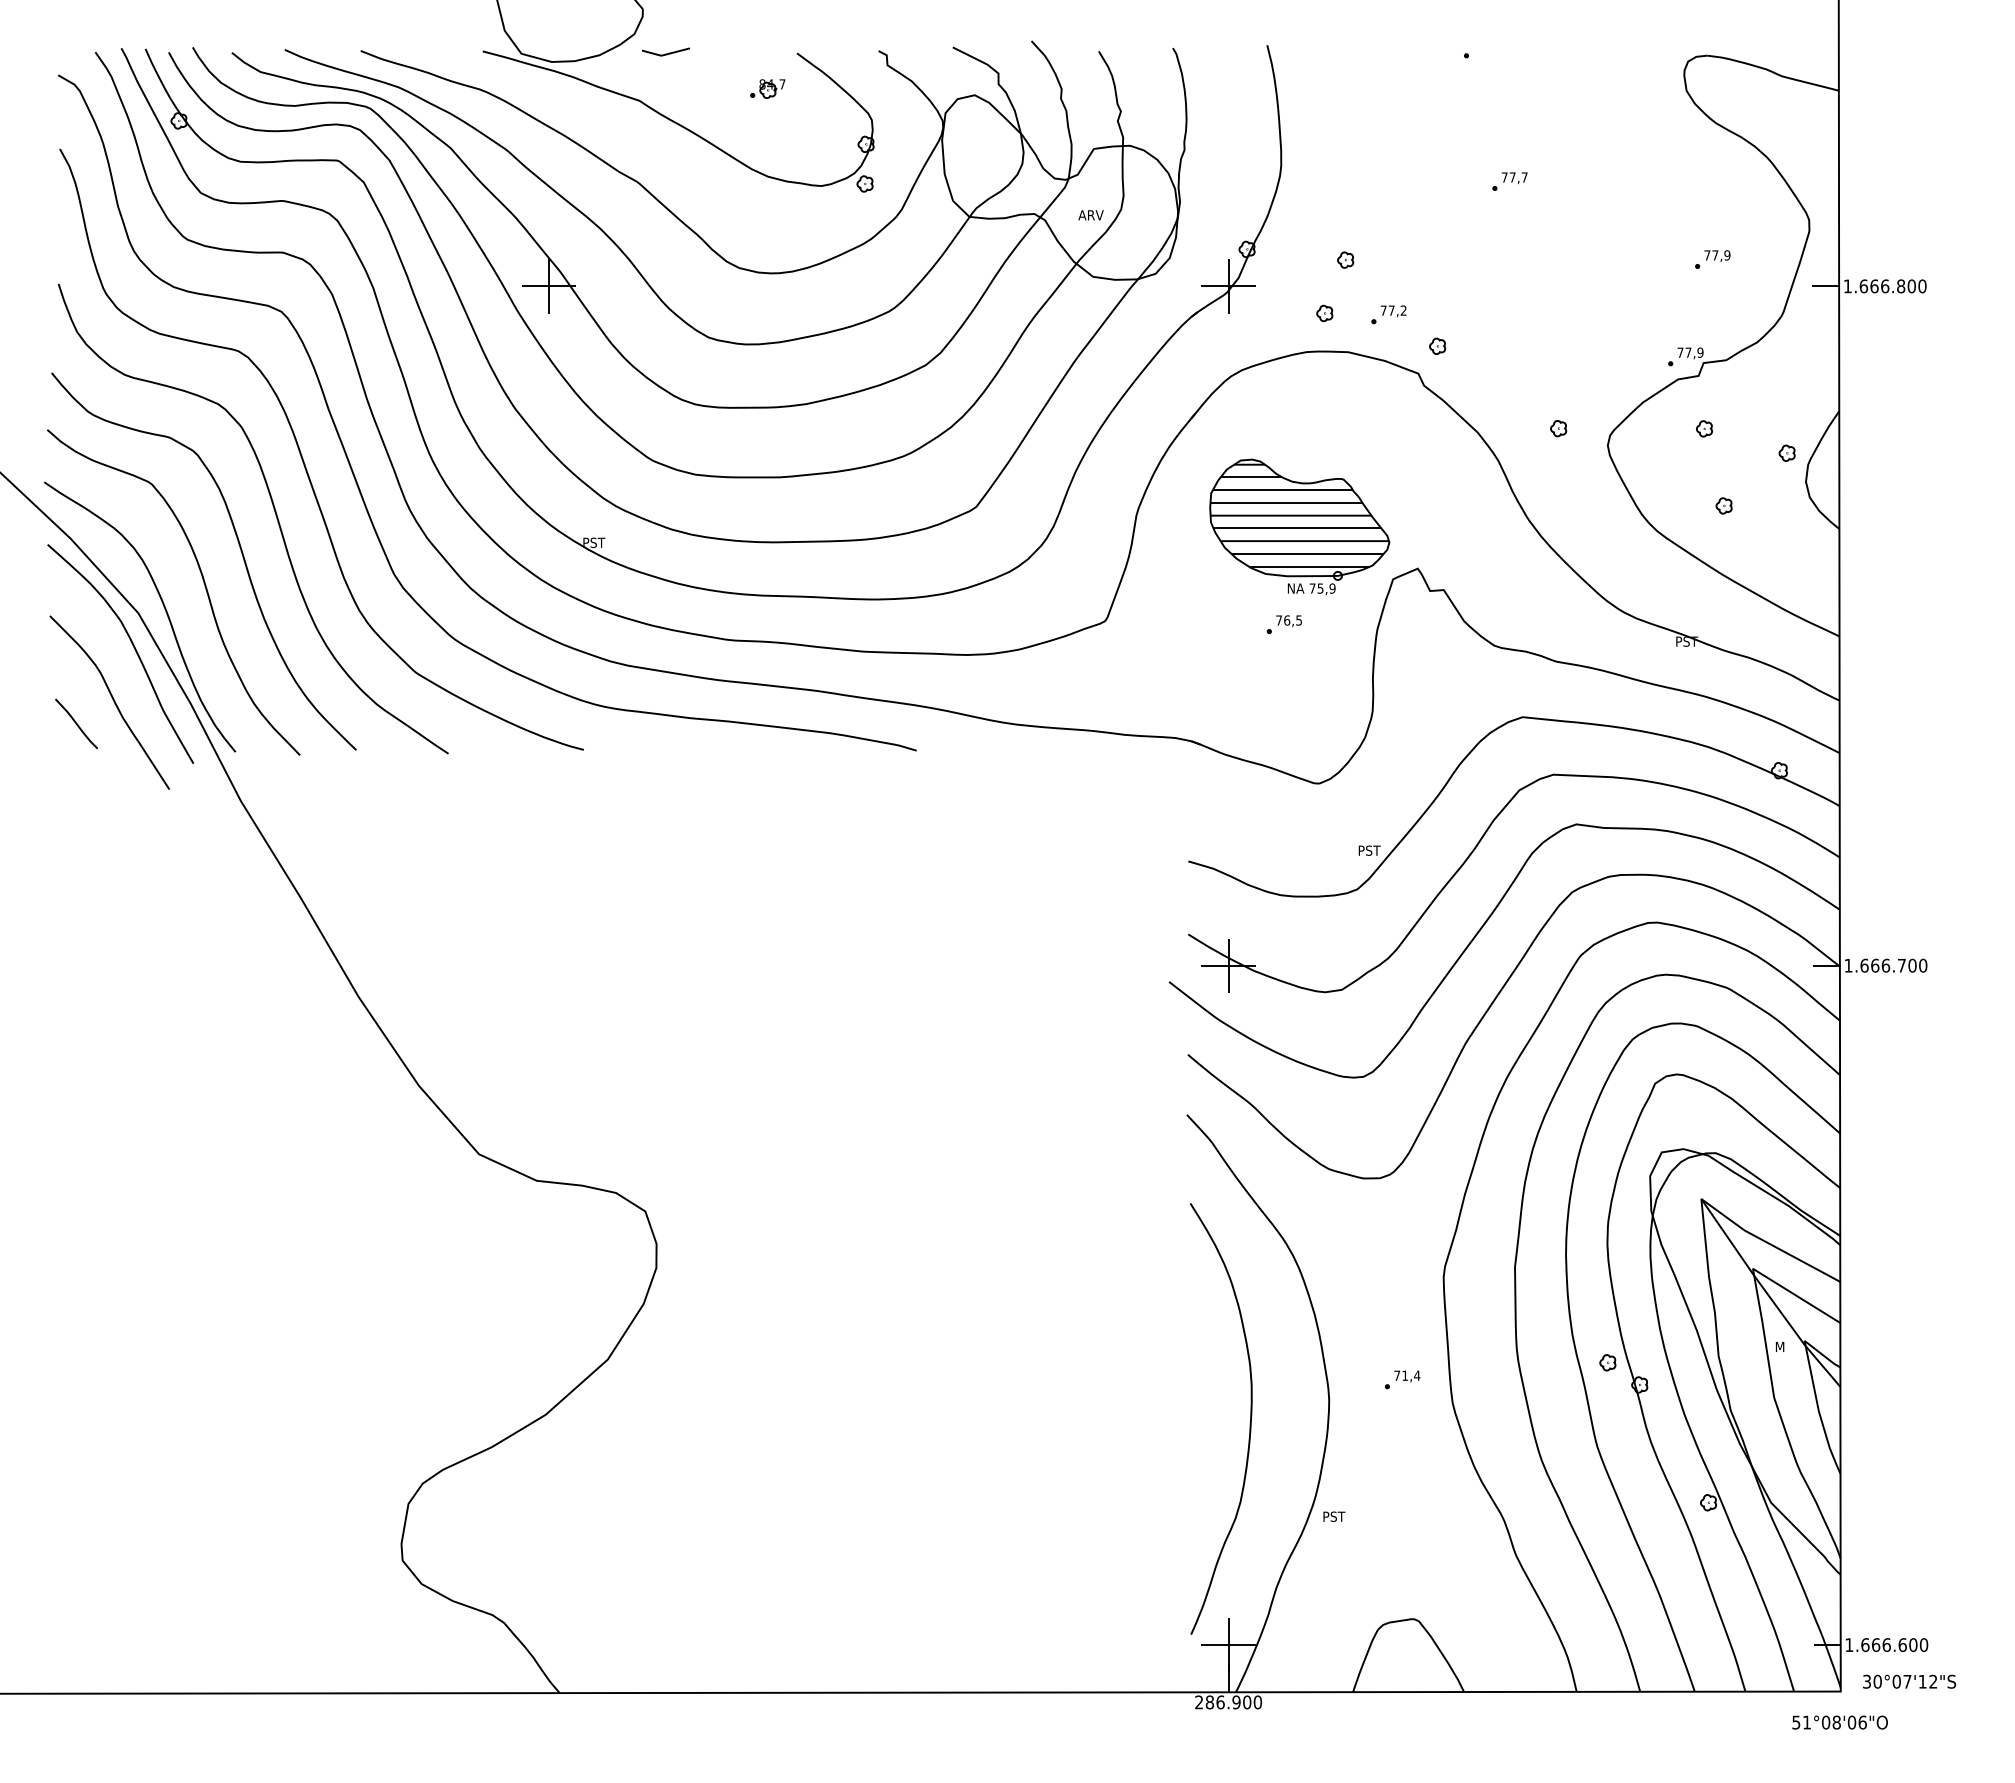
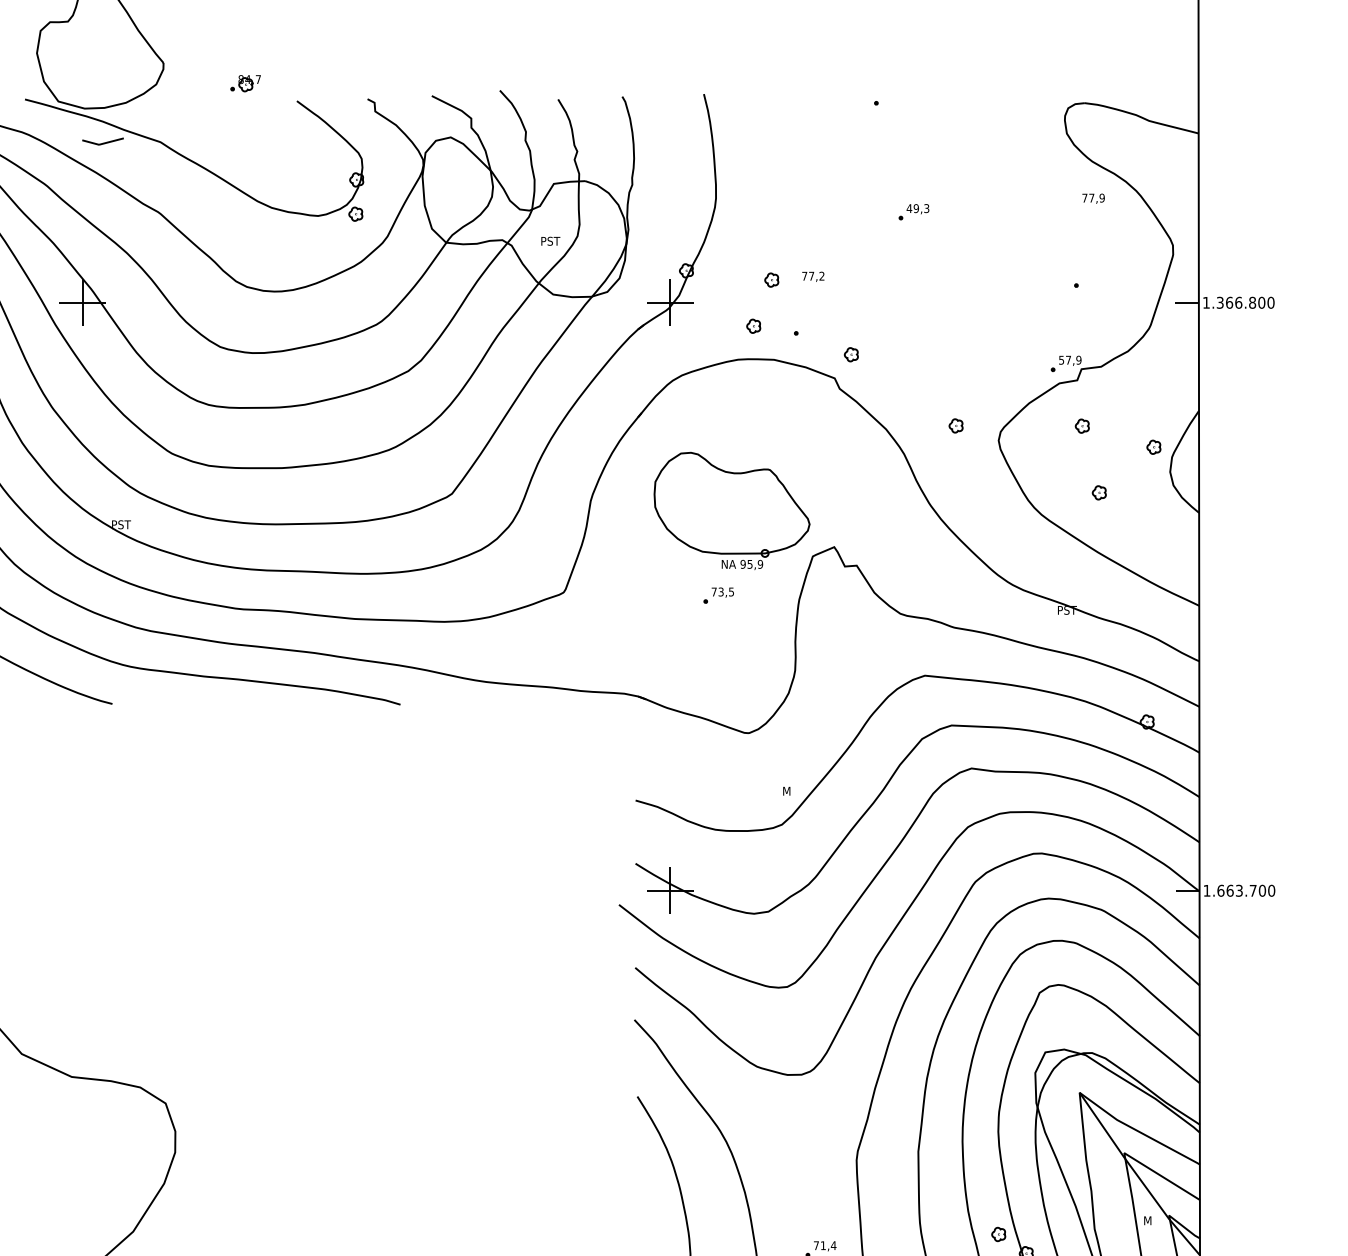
line: (665, 53) -> (102, 142), moved
part: (767, 88) -> (245, 83), moved
text: (1514, 177) -> (917, 208), 77,7 -> 49,3
text: (1090, 215) -> (550, 241), ARV -> PST
text: (1717, 255) -> (1093, 198), moved
text: (1863, 286) -> (1219, 302), 1.666.800 -> 1.366.800
text: (1393, 311) -> (813, 276), moved
text: (1680, 352) -> (1061, 360), 77,9 -> 57,9
hatch: (1299, 515) -> (731, 501), removed
text: (1312, 588) -> (743, 564), 75,9 -> 95,9
text: (1287, 620) -> (721, 592), 76,5 -> 73,5
text: (1370, 850) -> (793, 791), PST -> M
text: (1885, 965) -> (1239, 890), 1.666.700 -> 1.663.700

